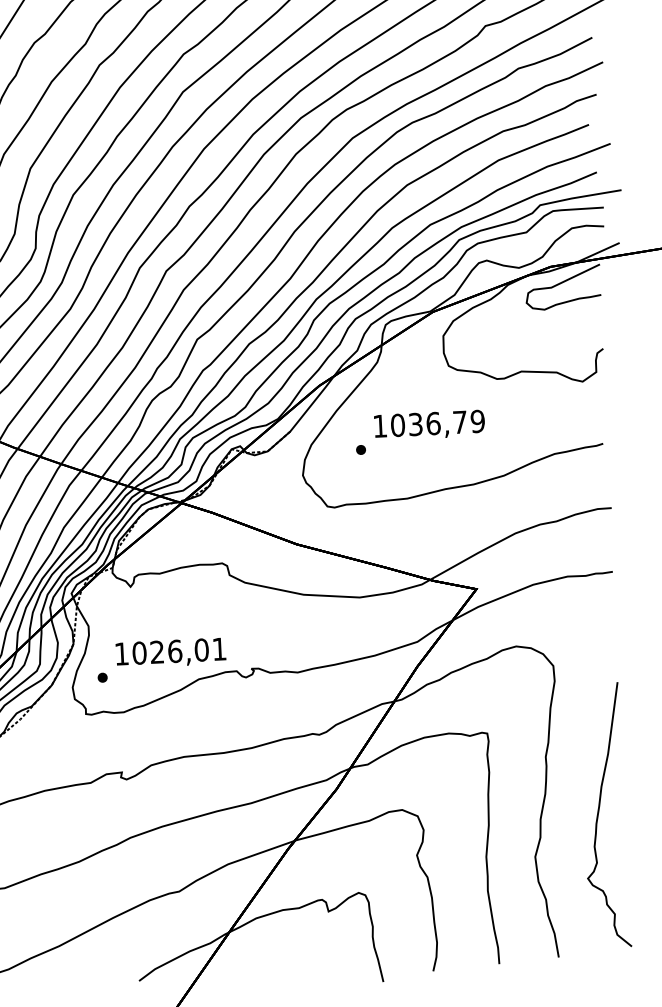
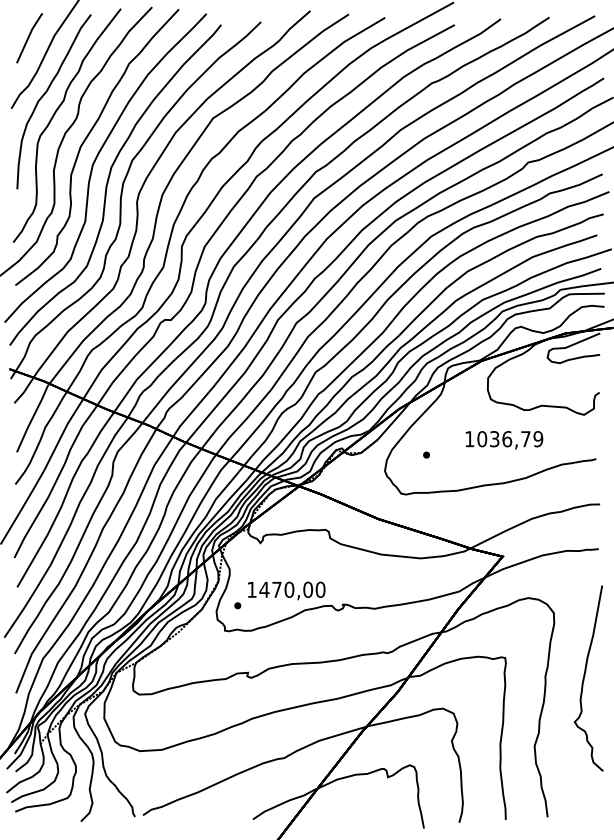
text: (429, 425) -> (504, 440), moved
text: (179, 650) -> (292, 589), 1026,01 -> 1470,00
curve: (600, 812) -> (585, 676), moved

